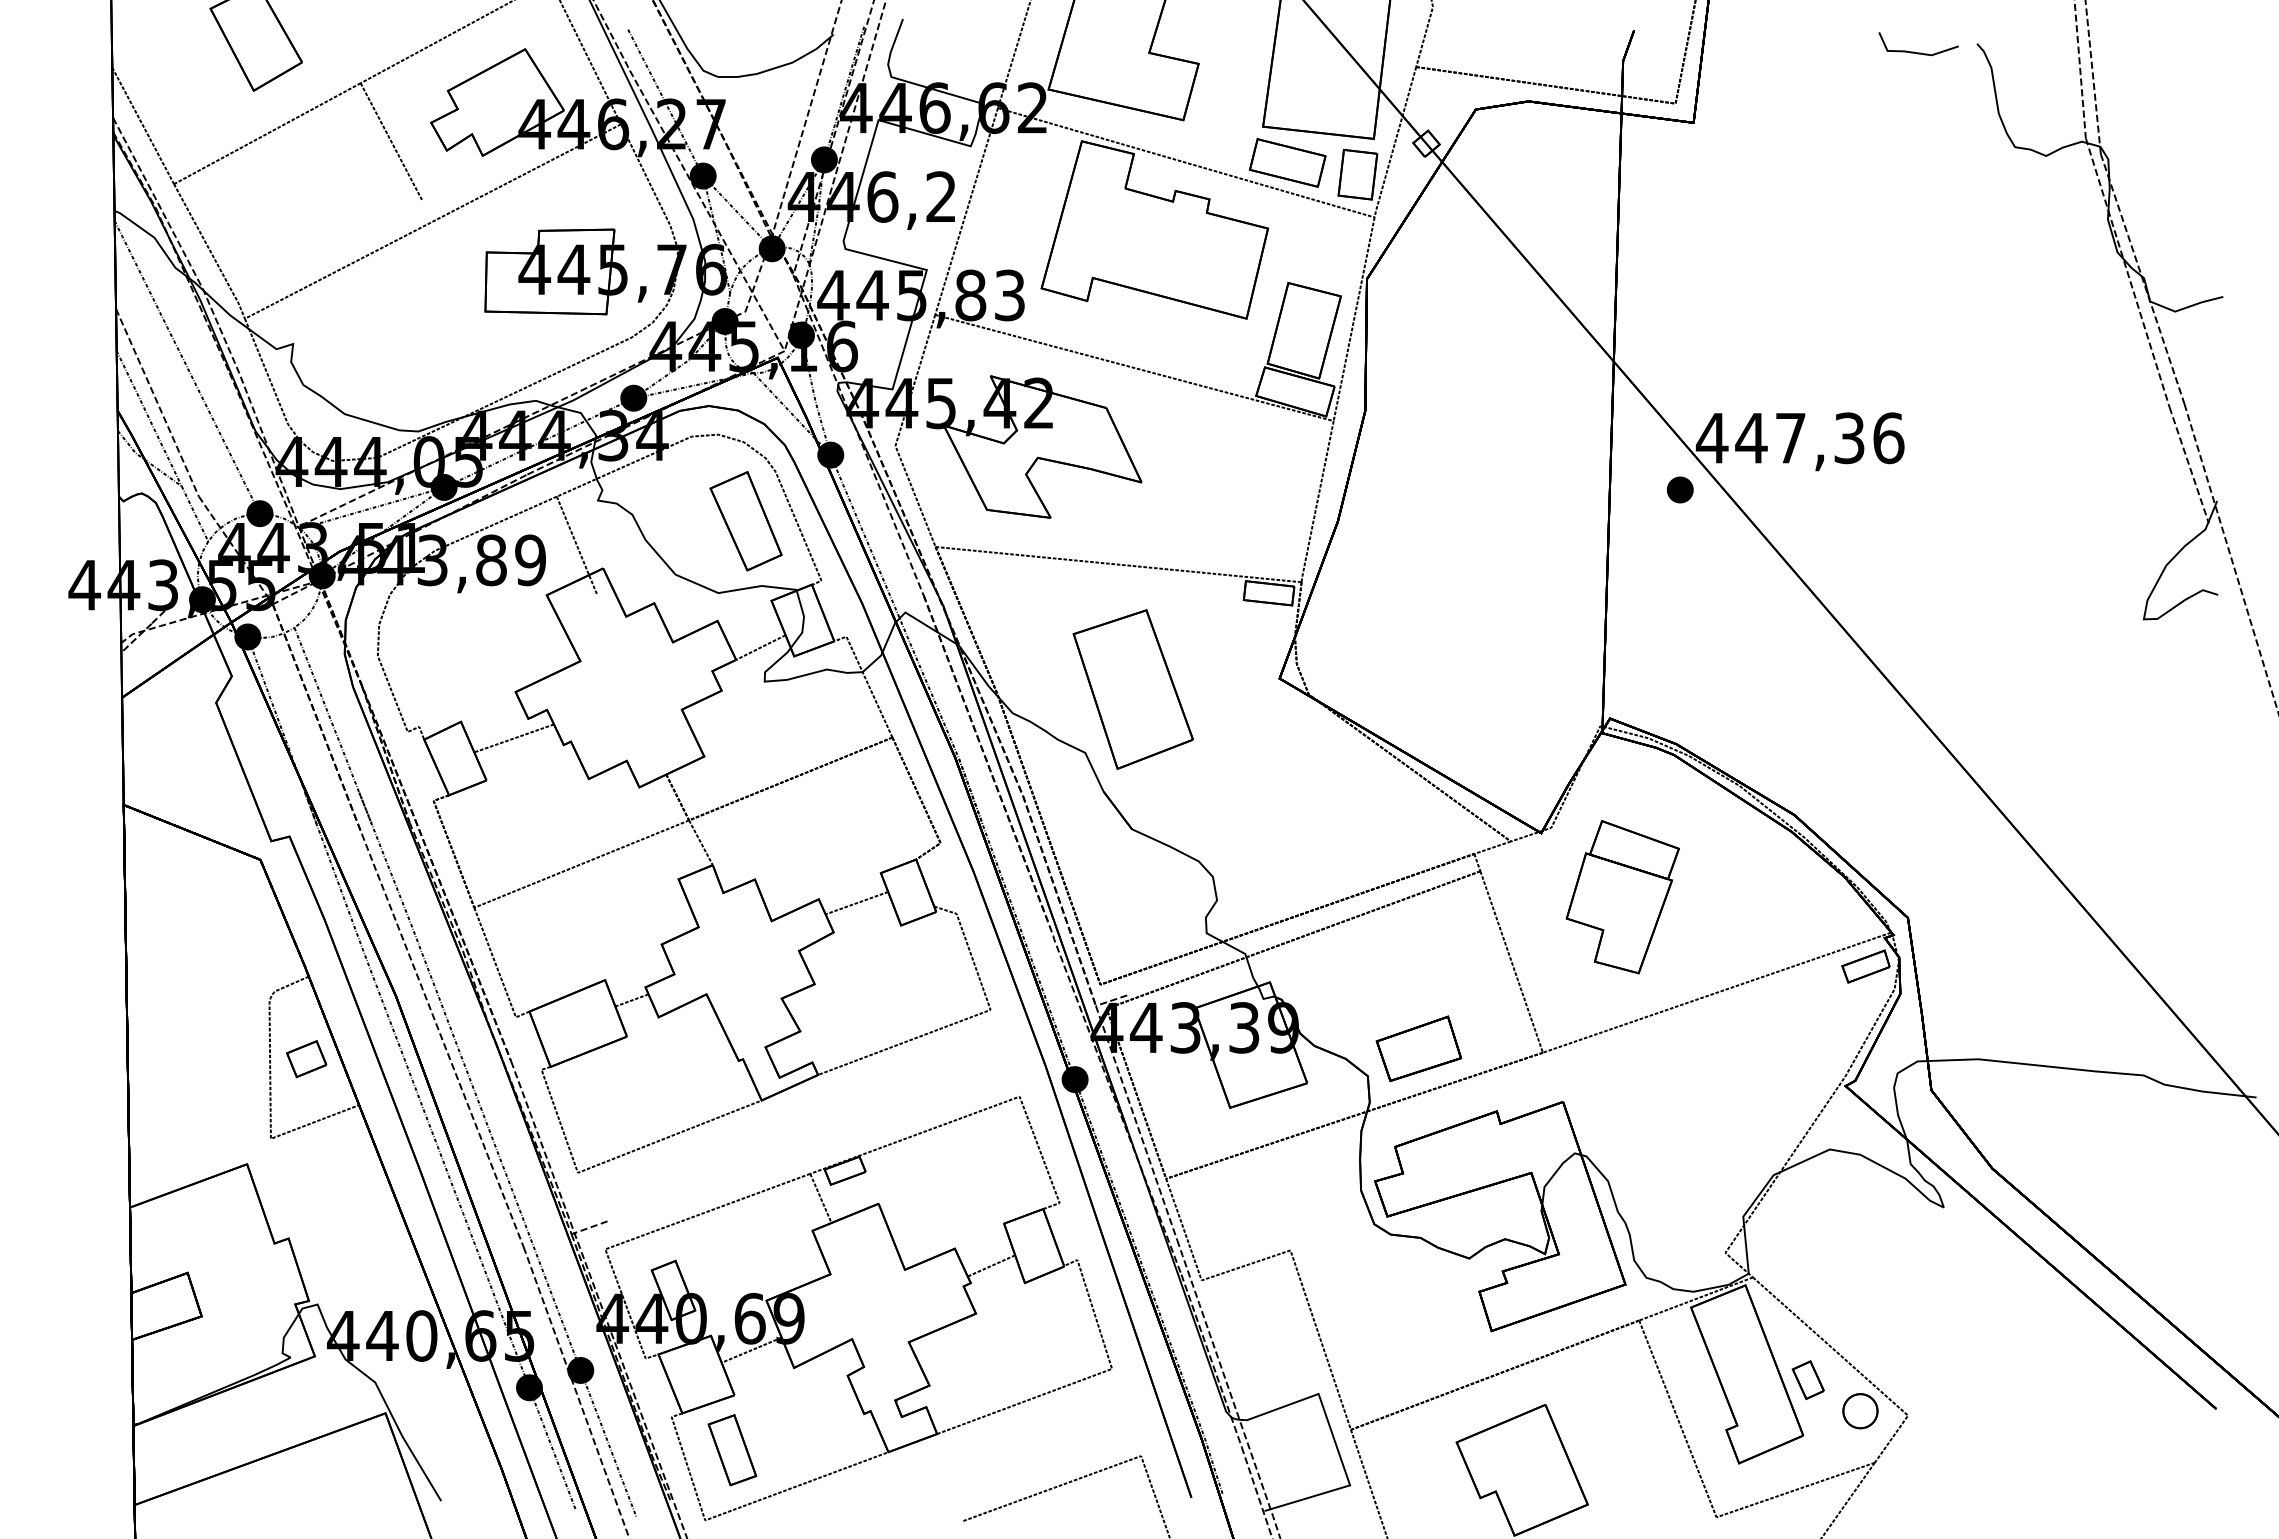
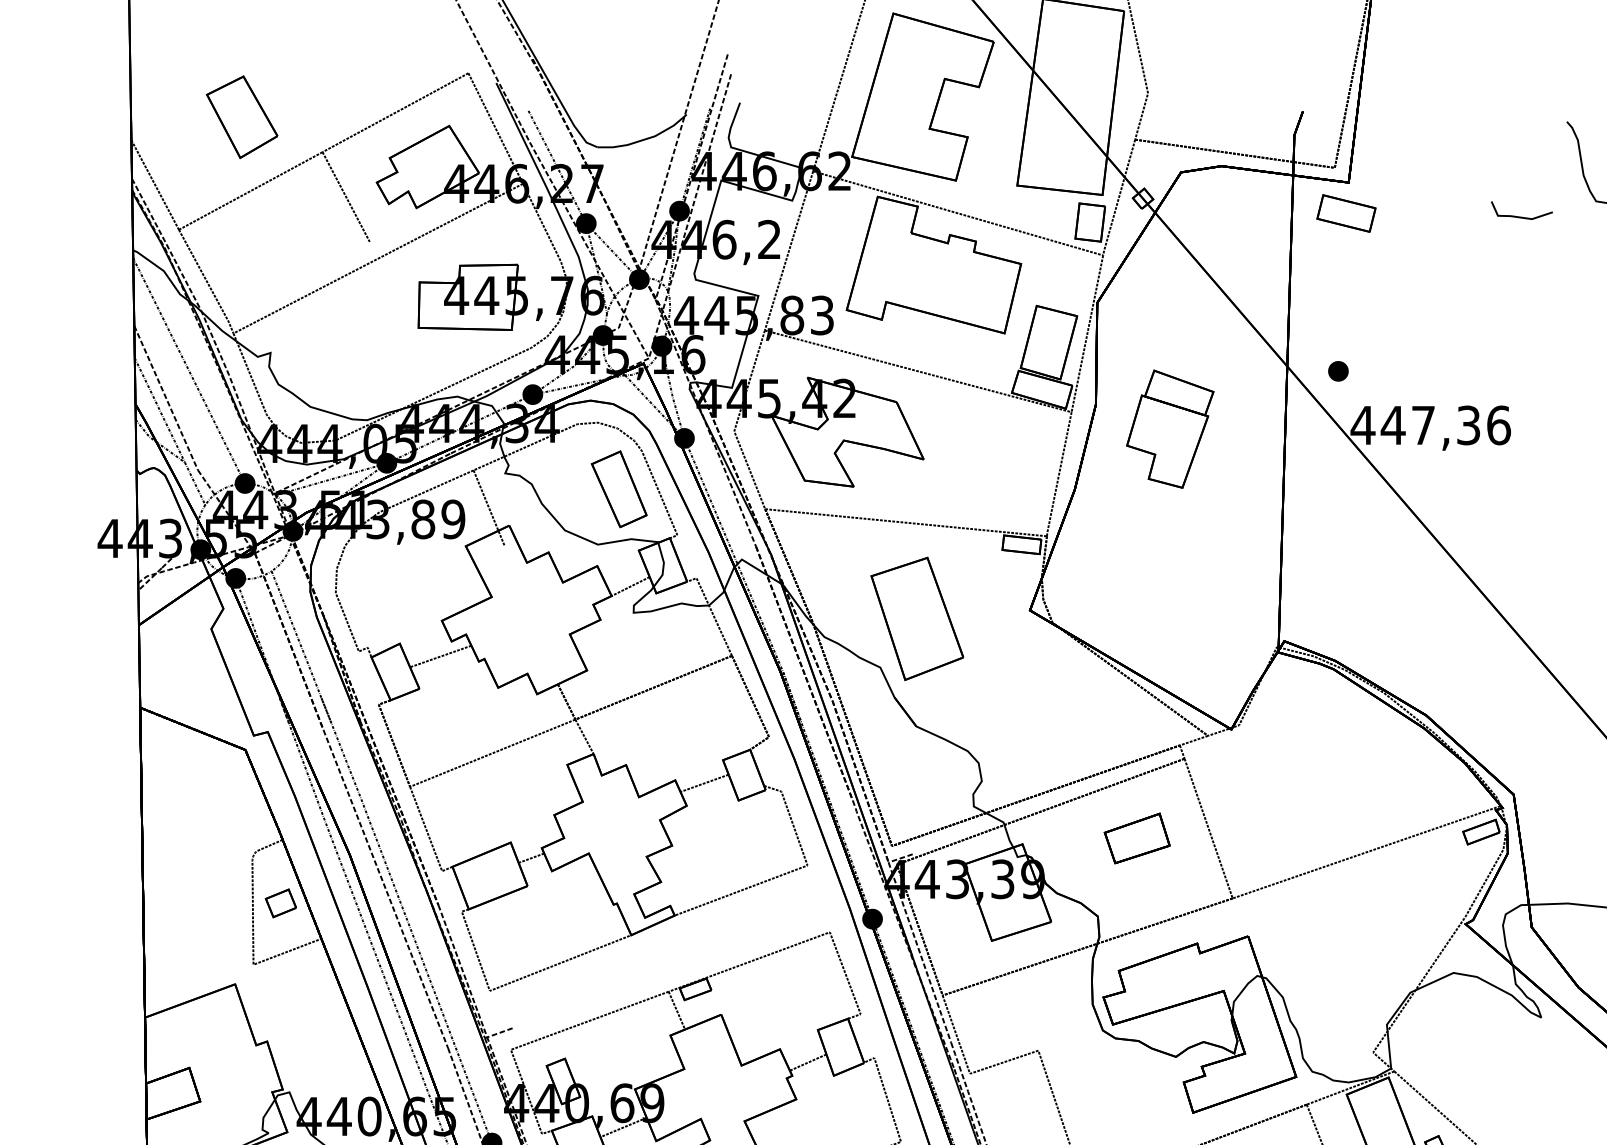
line: (1918, 52) -> (1521, 217), moved
part: (1287, 162) -> (1346, 213), moved
part: (1679, 489) -> (1337, 370), moved
part: (1622, 897) -> (1170, 429), moved
part: (1418, 1048) -> (1136, 838), moved

